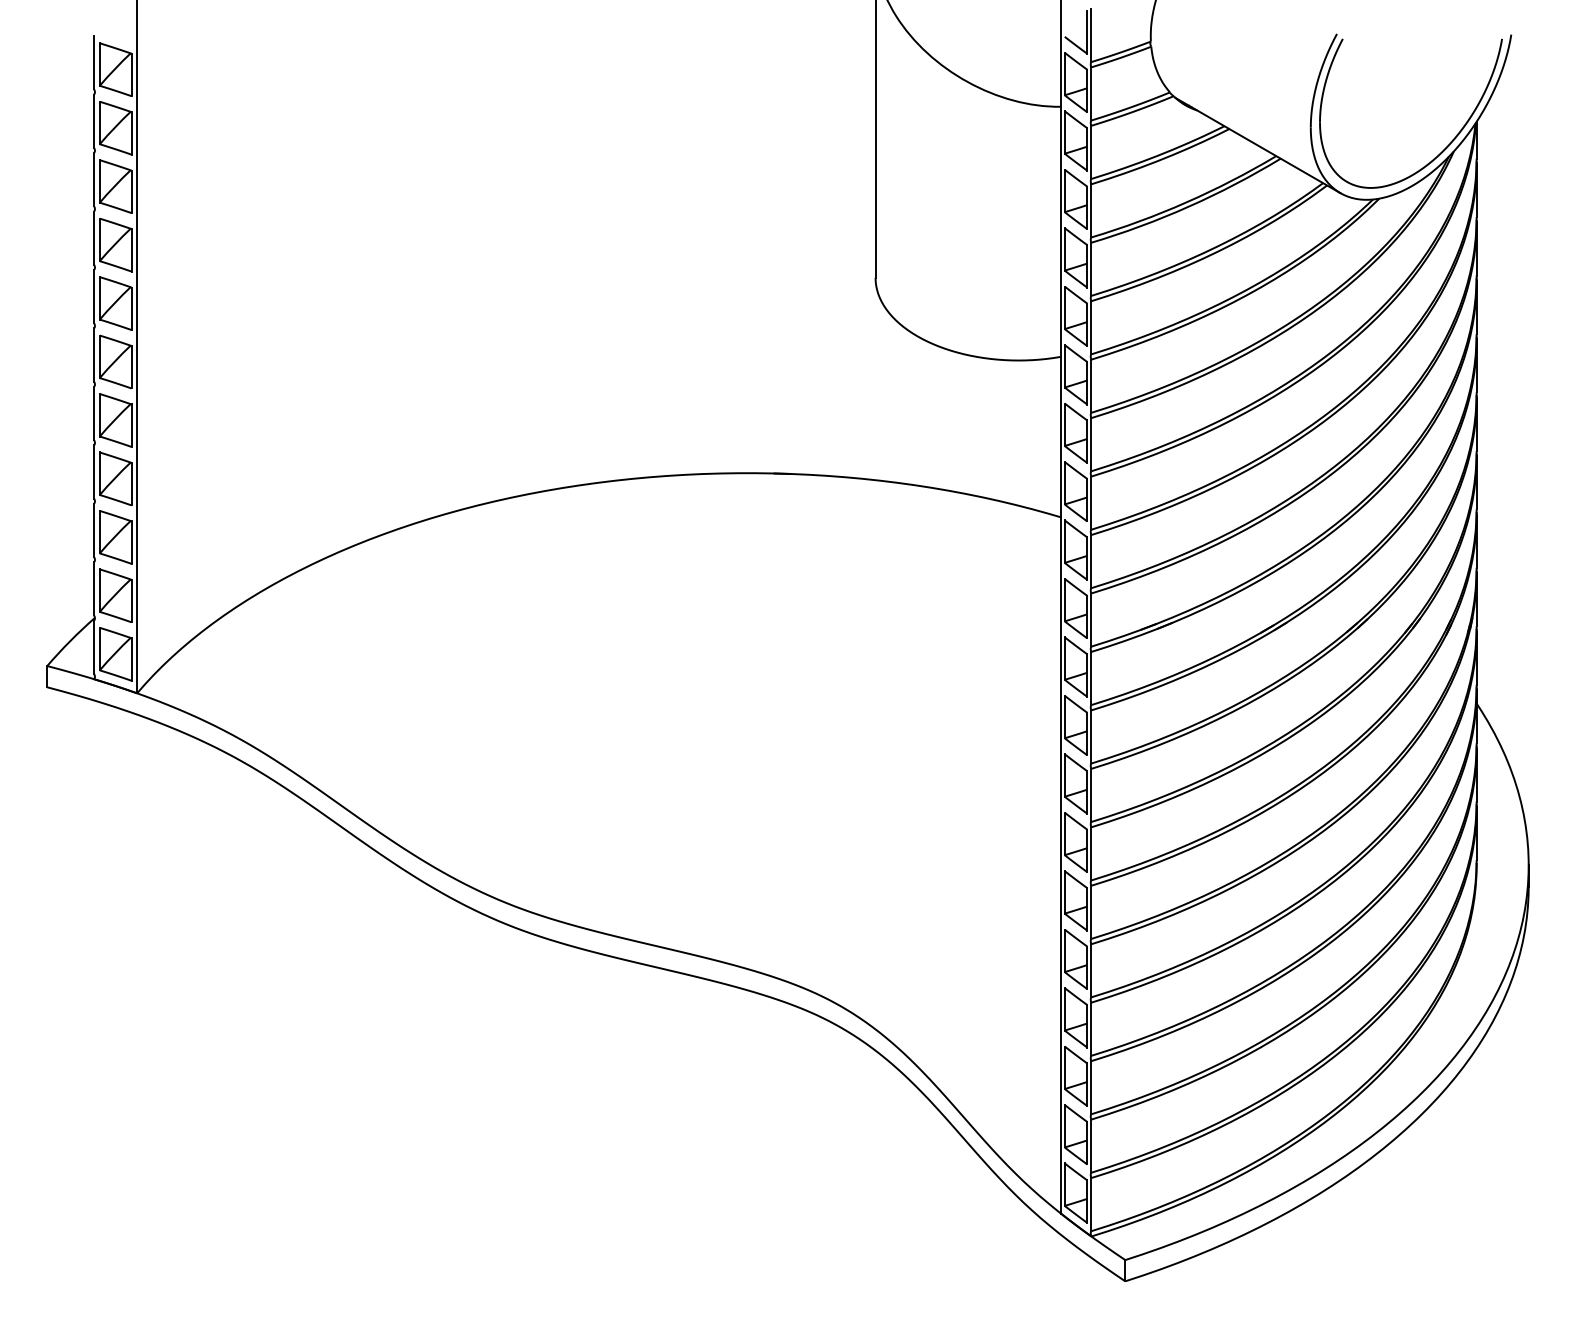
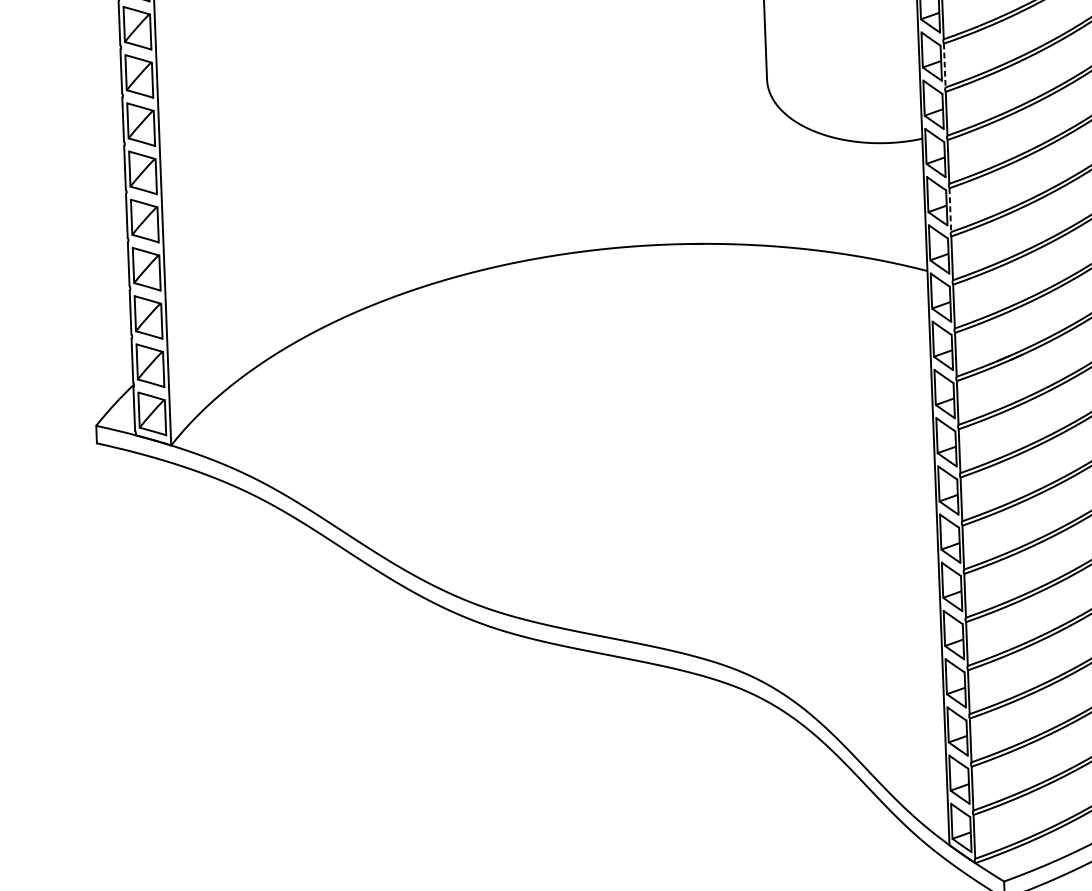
line: (1091, 269) -> (944, 65), solid -> dashed
line: (1091, 444) -> (950, 210), solid -> dashed

